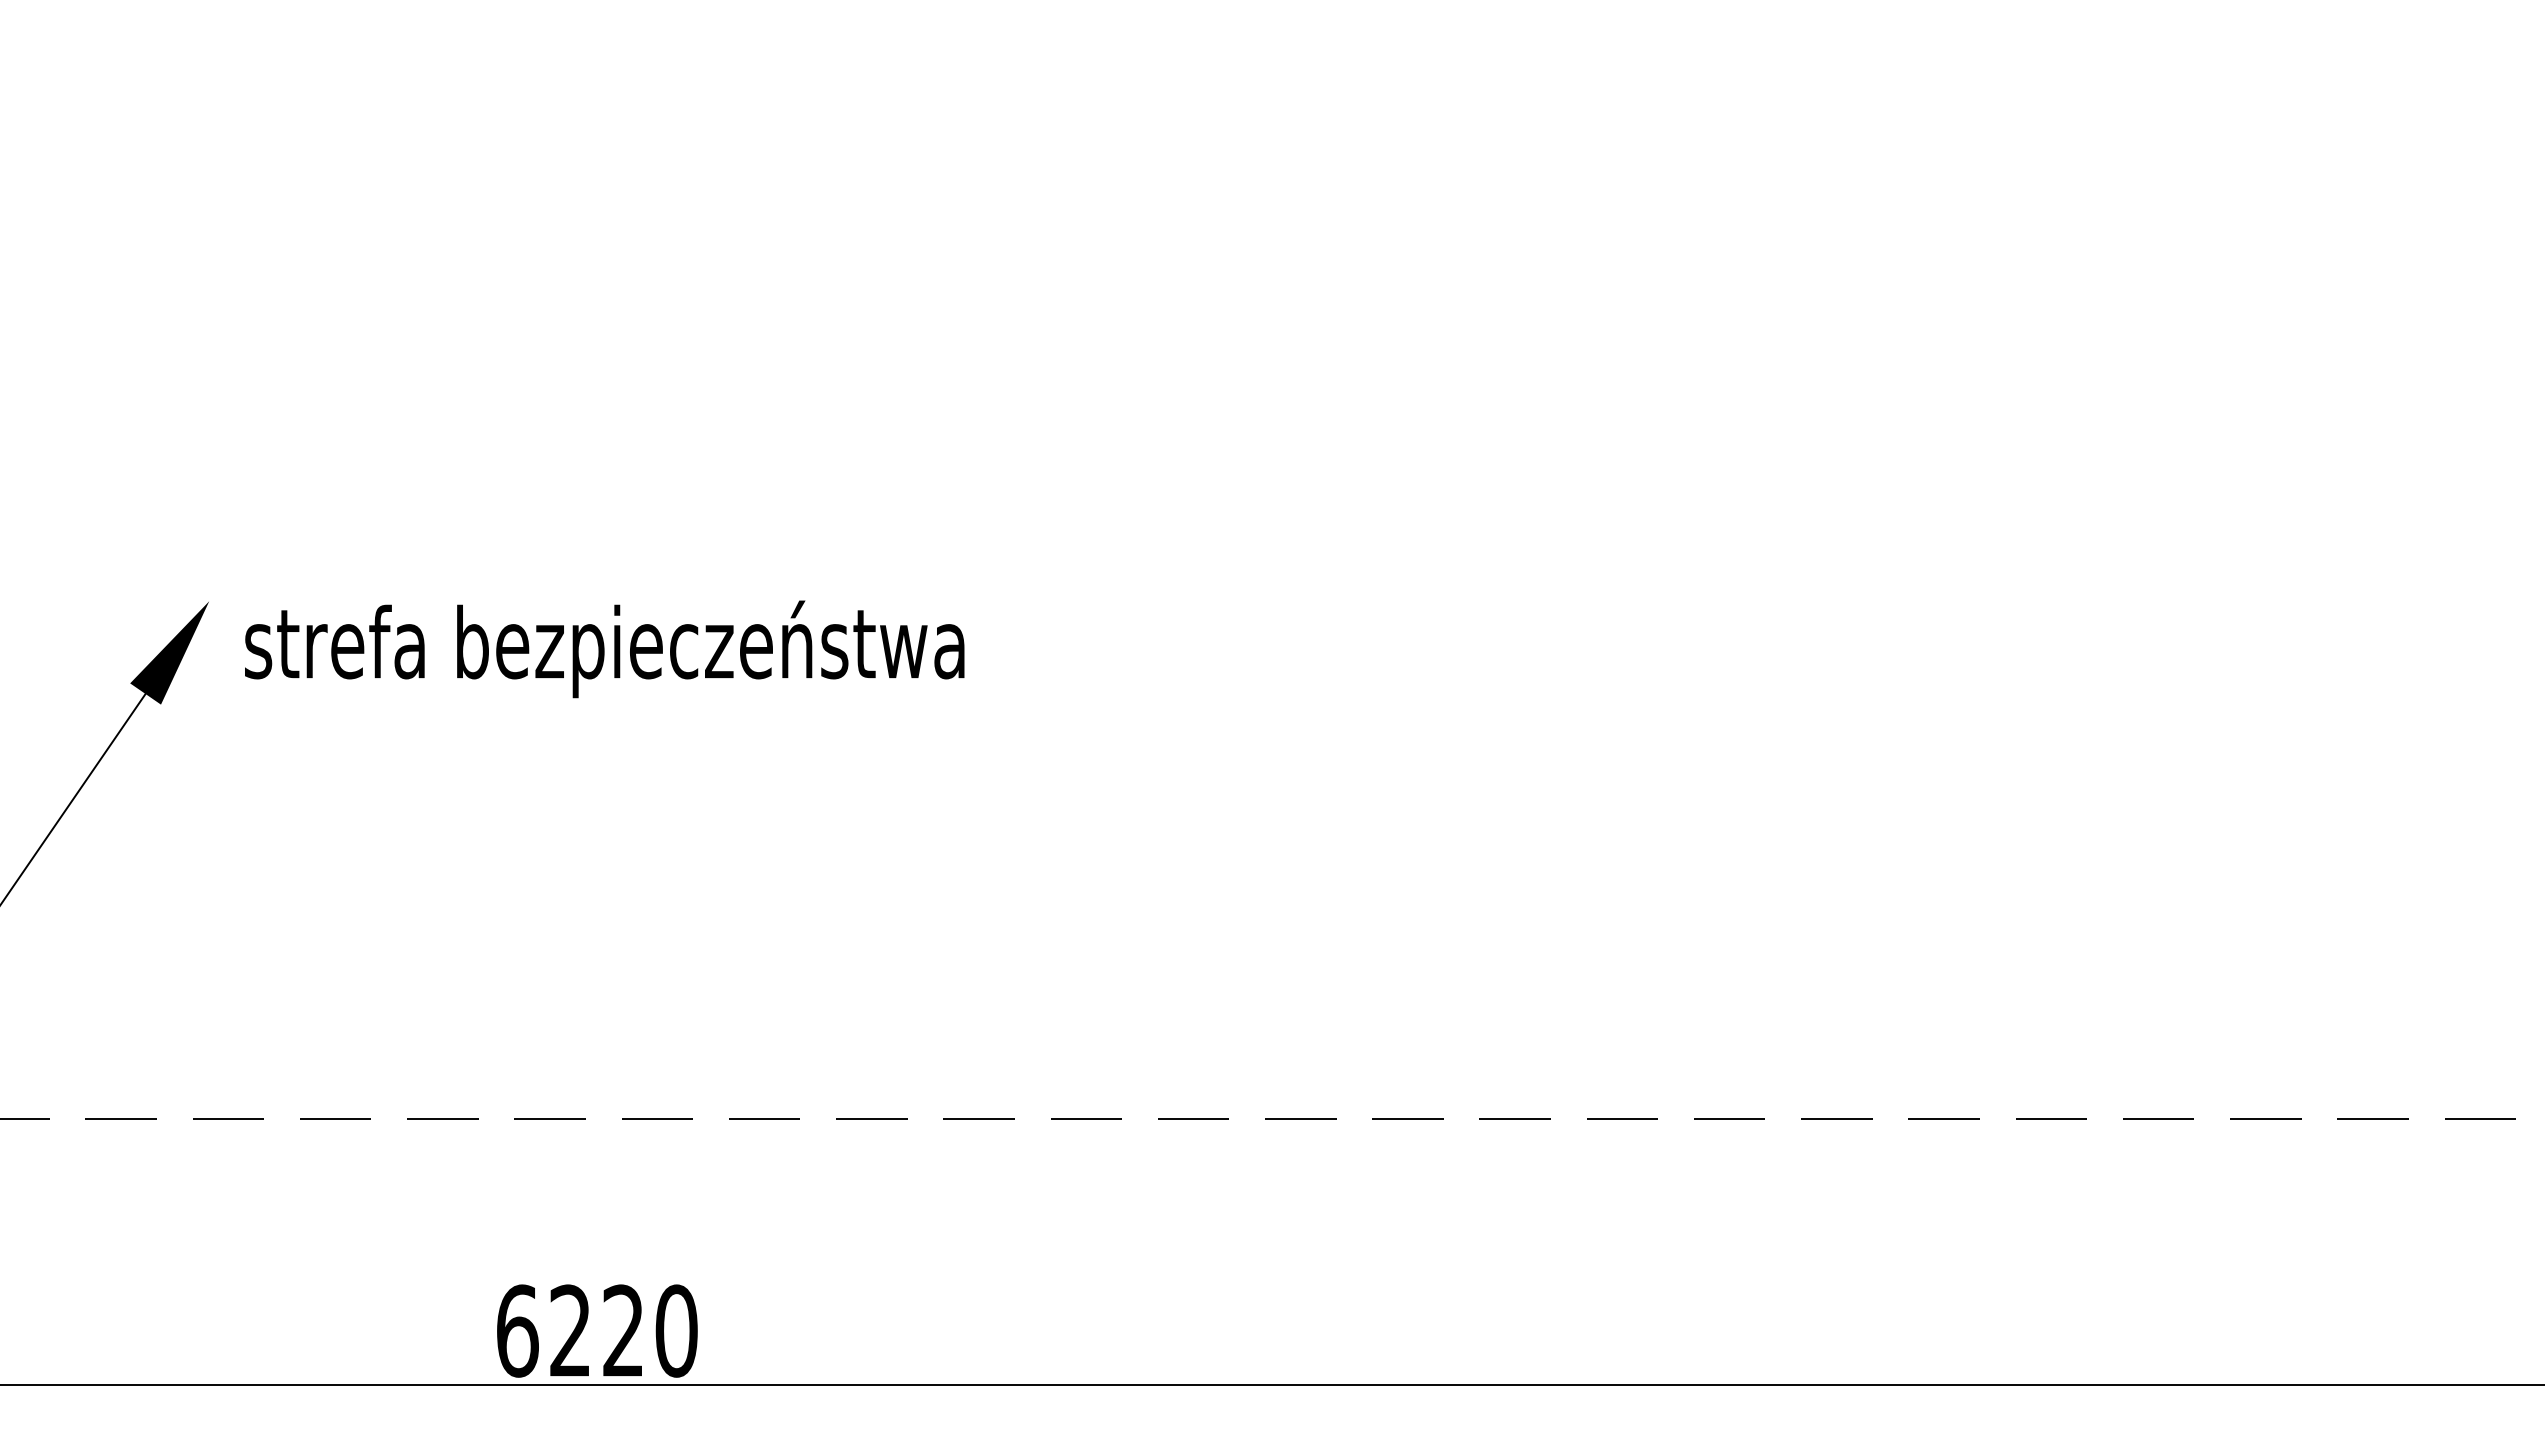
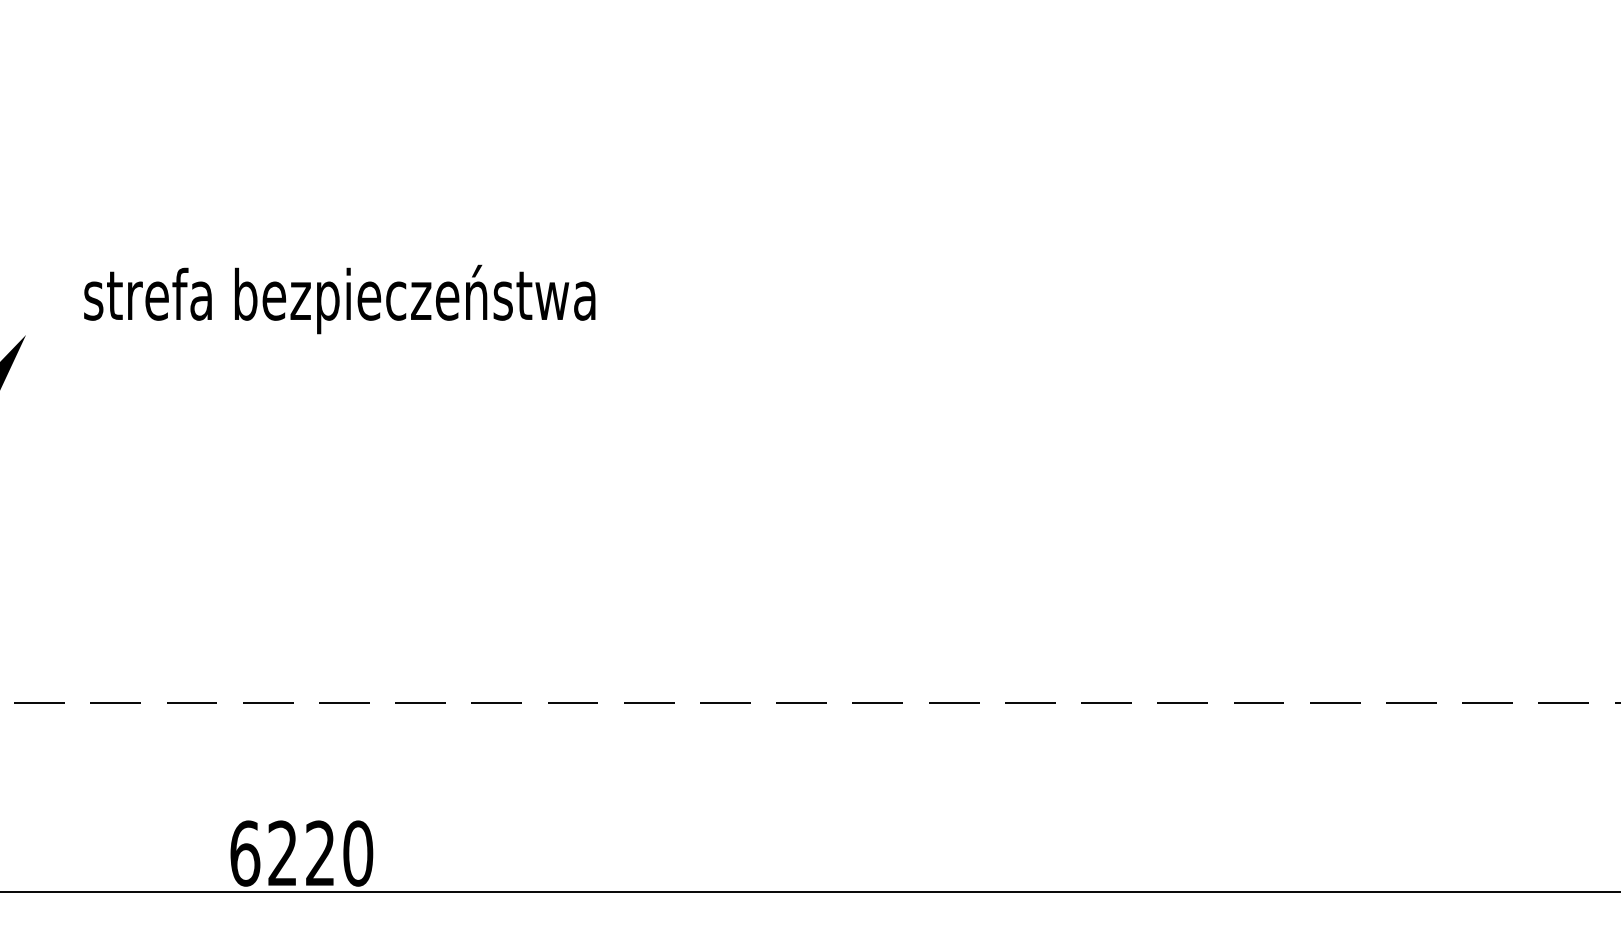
text: (604, 649) -> (339, 299), moved

